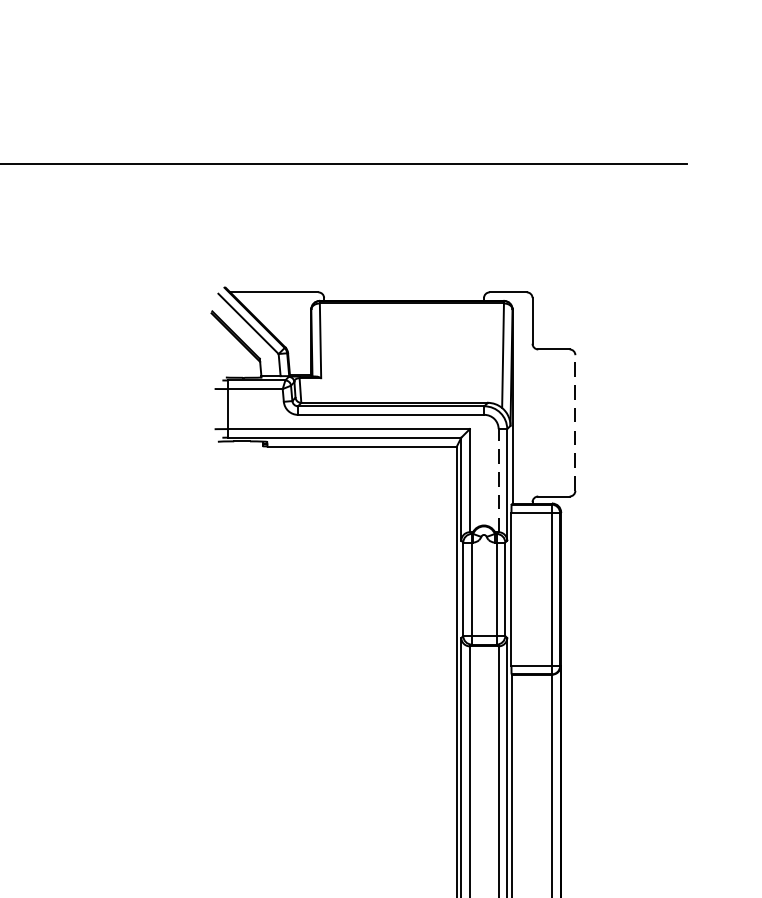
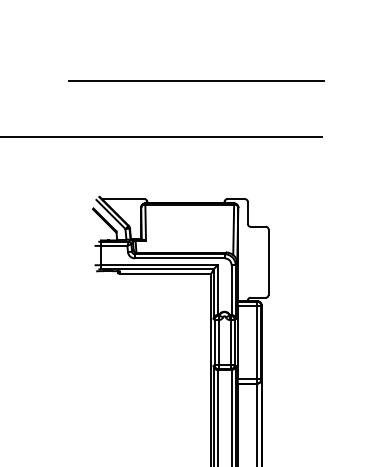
line: (423, 46) -> (195, 80), added
line: (575, 423) -> (268, 262), dashed -> solid
line: (498, 481) -> (231, 290), dashed -> solid

